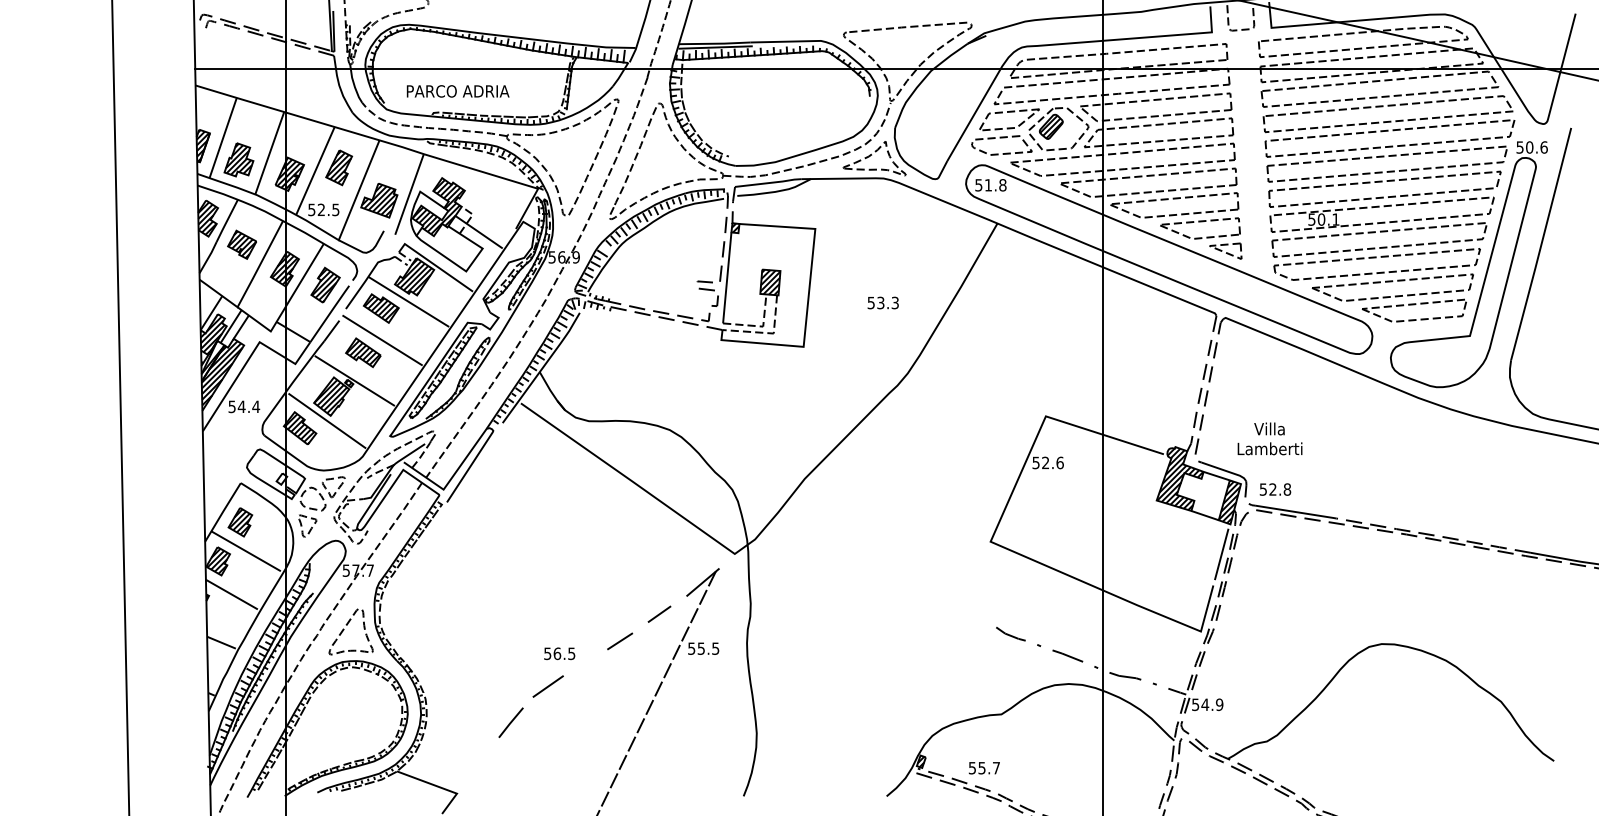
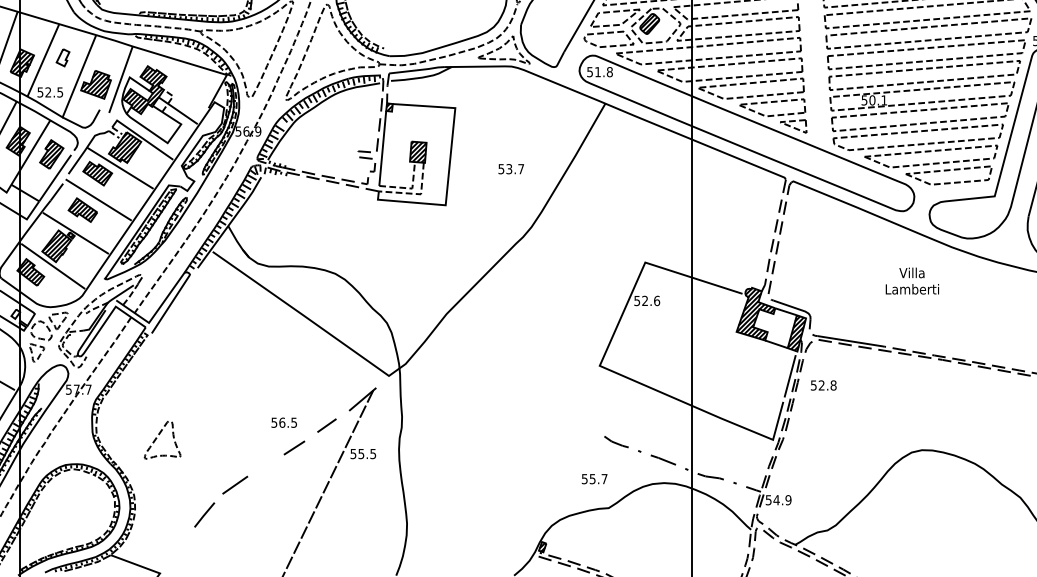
part: (339, 167) -> (63, 57), size x0.6
text: (894, 302) -> (520, 168), 53.3 -> 53.7
text: (1269, 438) -> (911, 280), moved
text: (1275, 489) -> (823, 385), moved
part: (344, 629) -> (157, 438), moved
text: (559, 653) -> (284, 422), moved
text: (983, 768) -> (593, 479), moved

